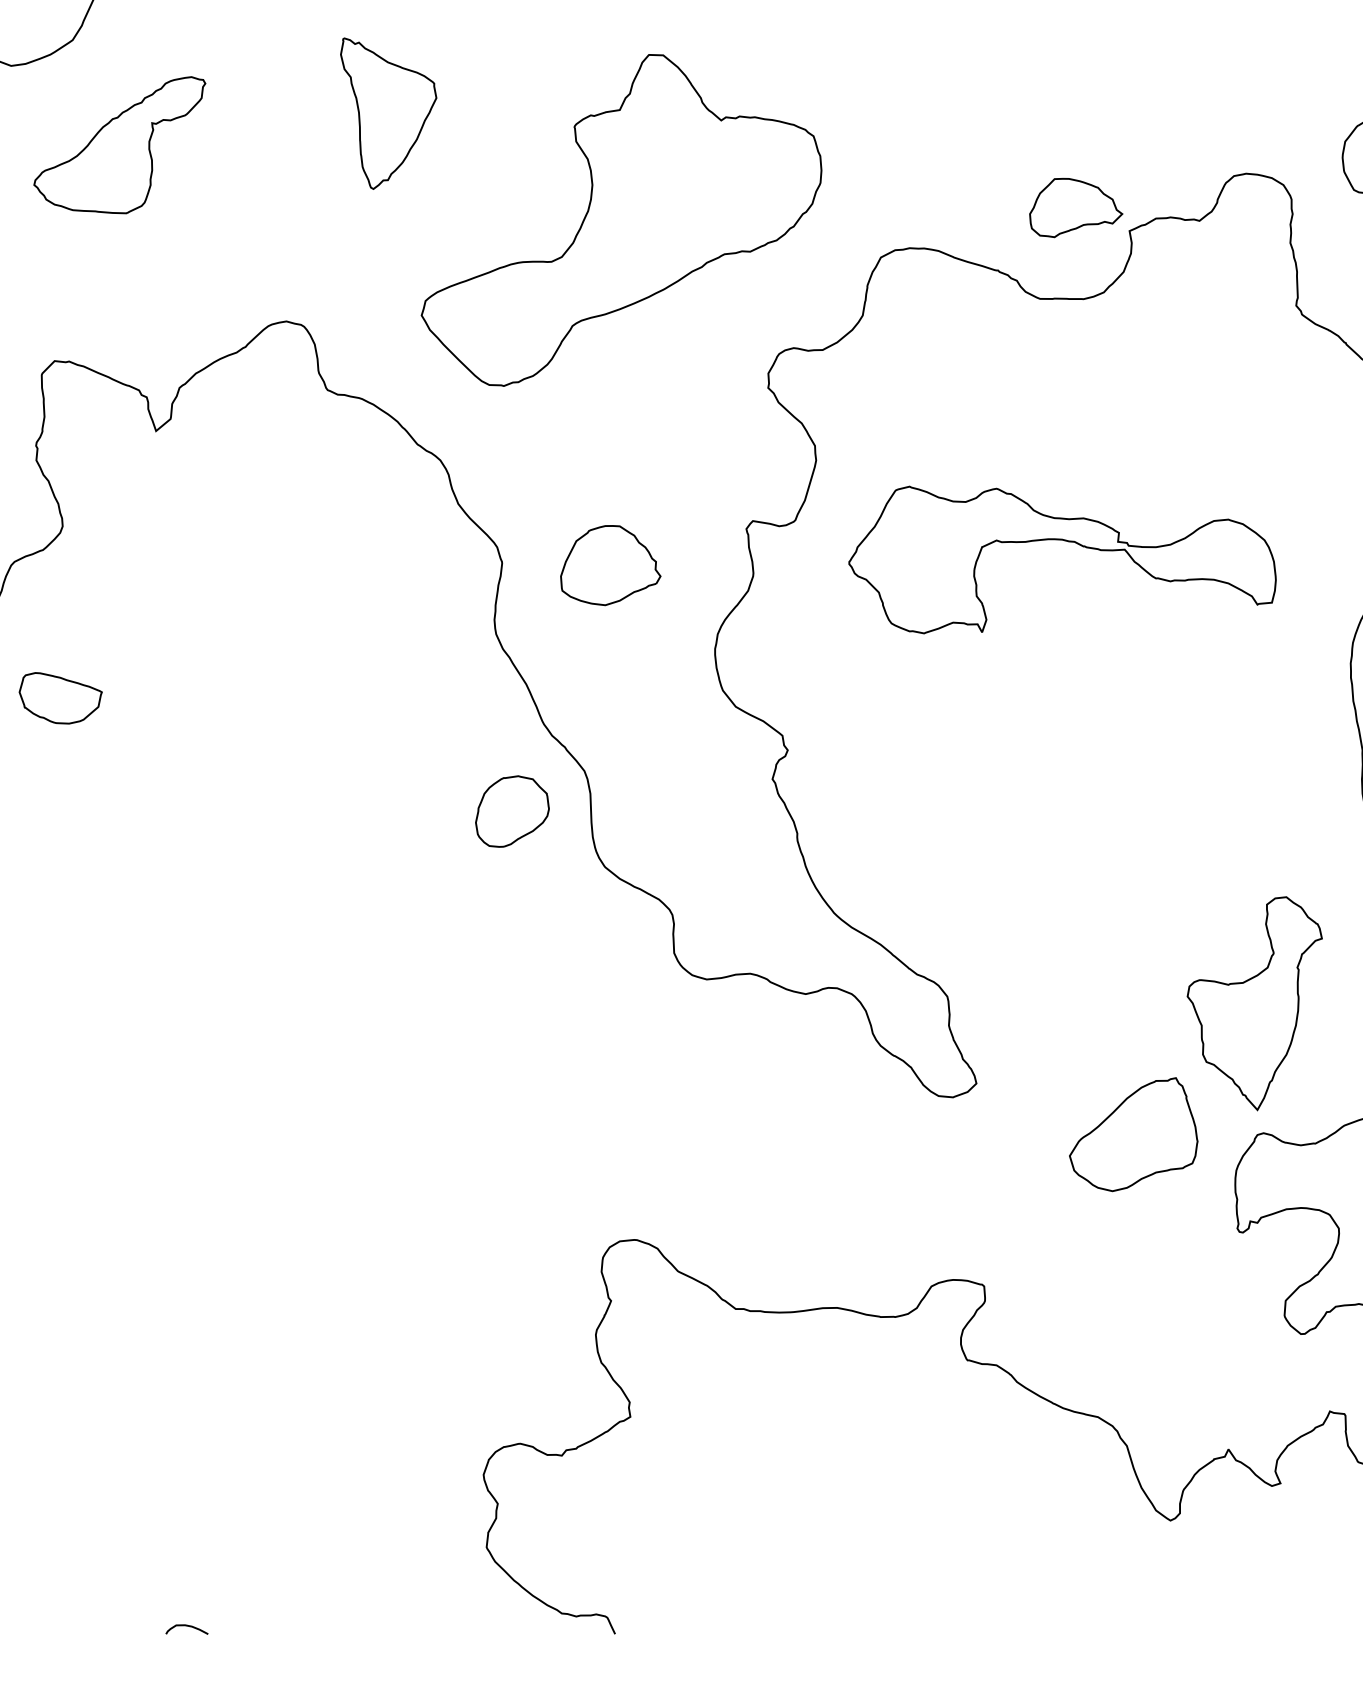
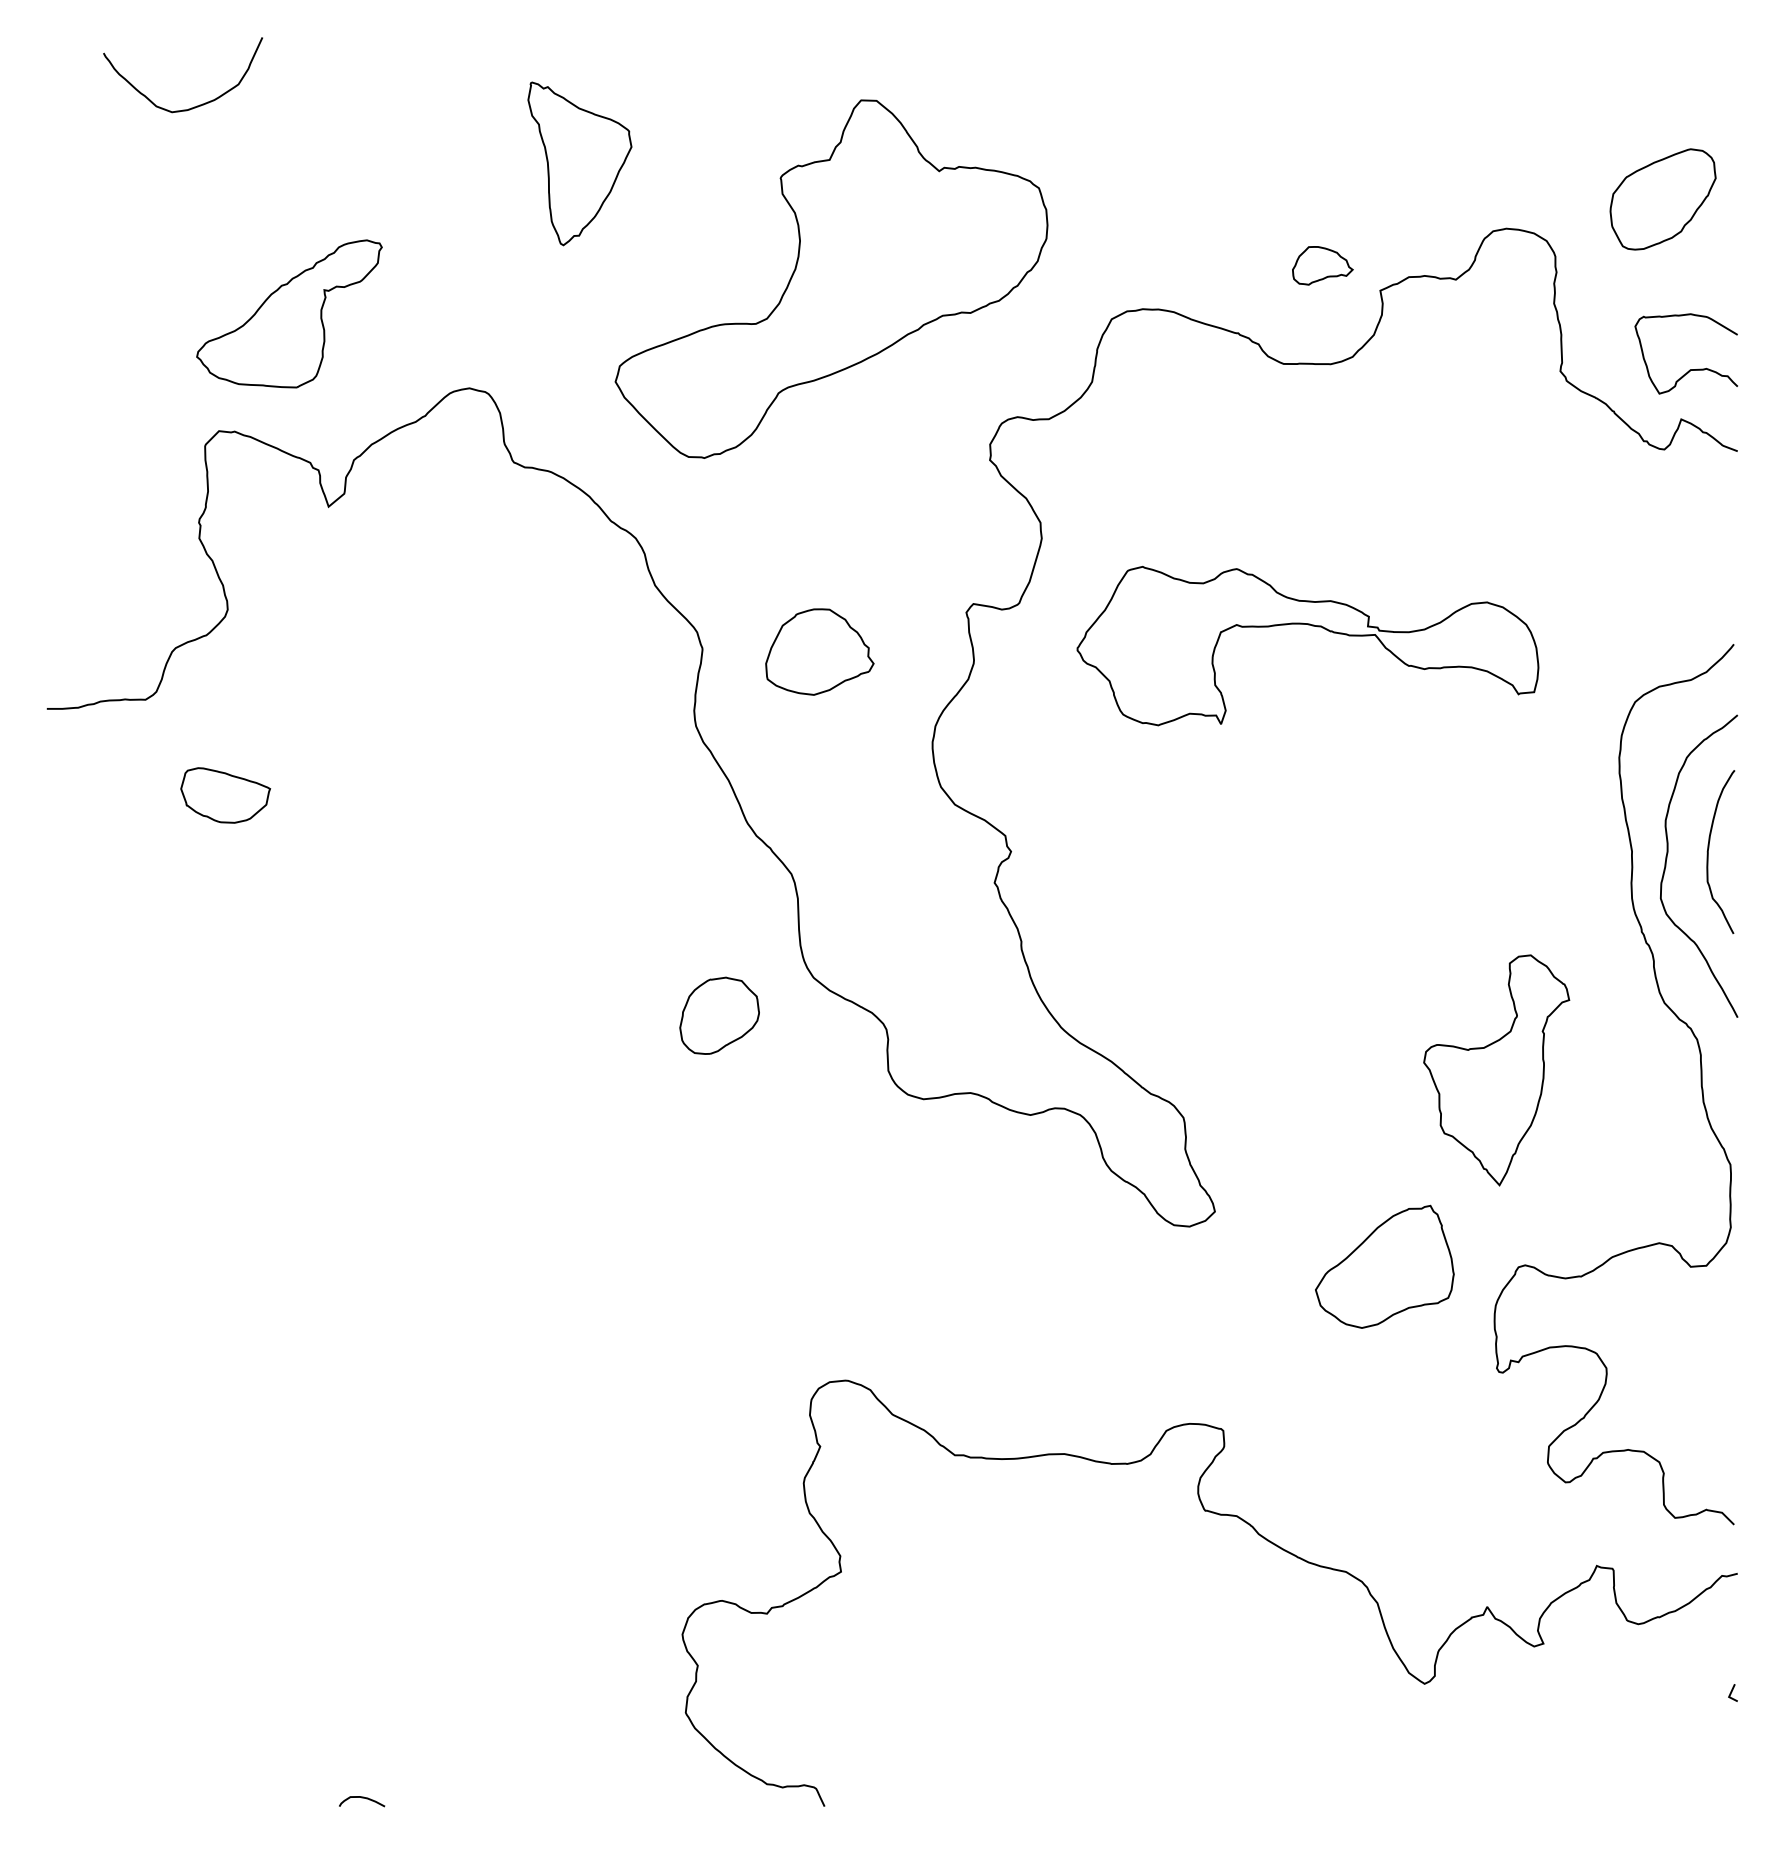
part: (119, 144) -> (289, 313), moved
part: (1076, 207) -> (1322, 265), size x0.6
part: (512, 811) -> (719, 1015), moved
part: (1254, 1003) -> (1496, 1070), moved

